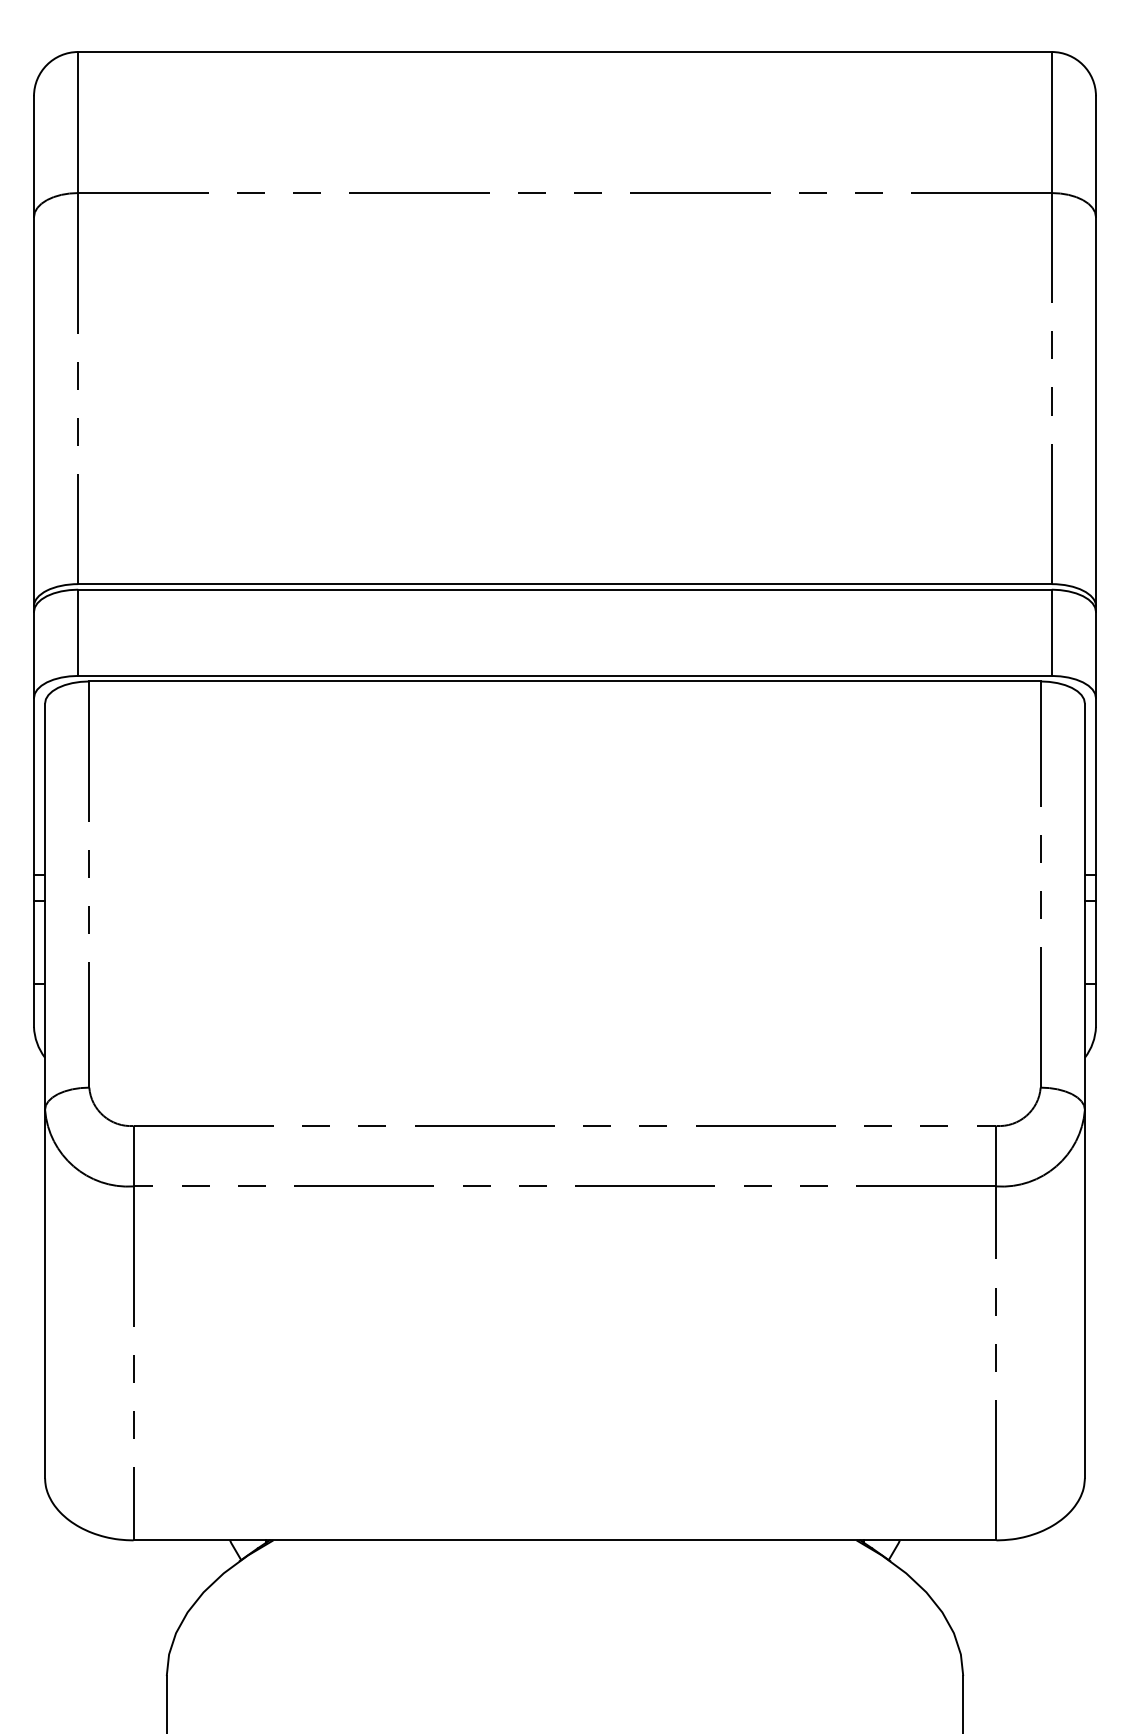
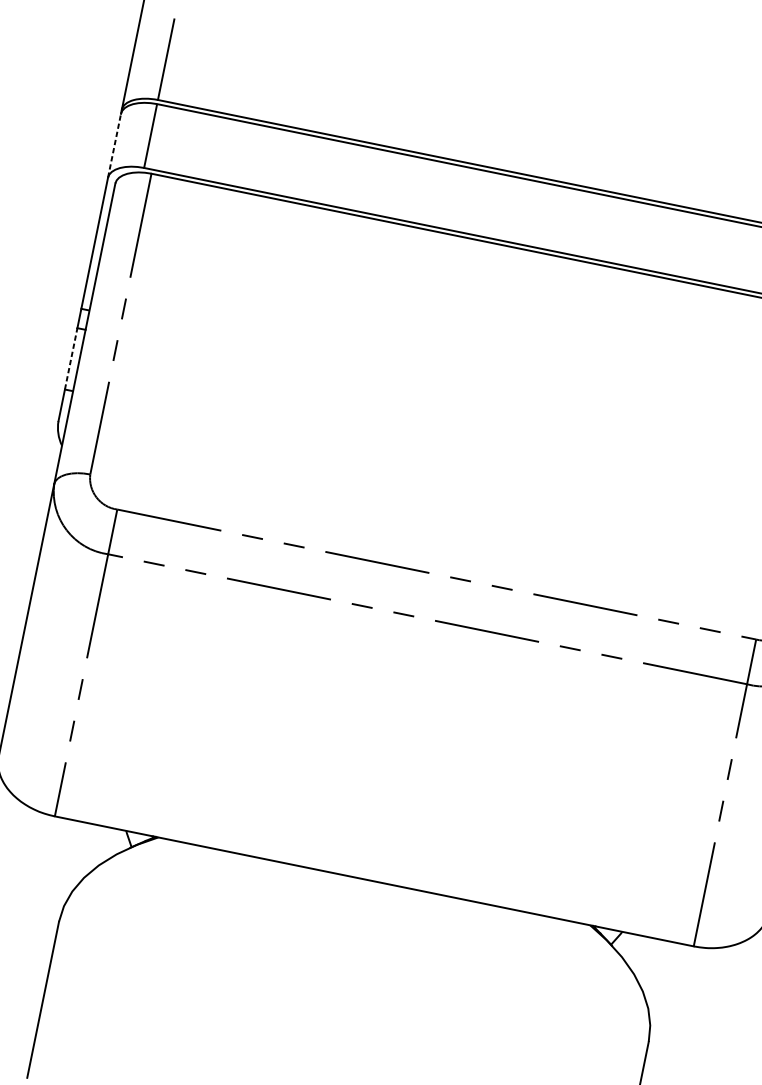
line: (34, 654) -> (114, 145), solid -> dashed
line: (34, 942) -> (71, 358), solid -> dashed

